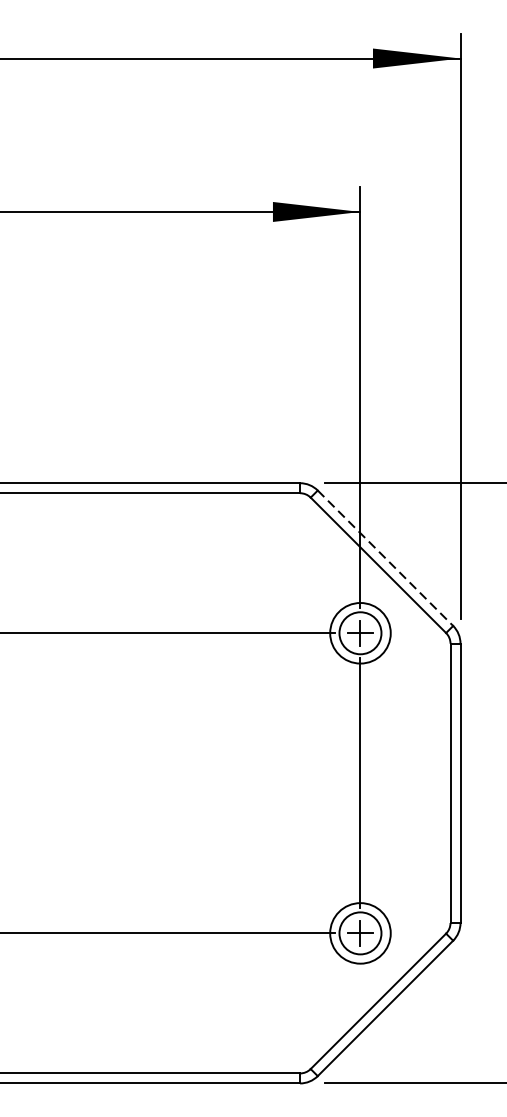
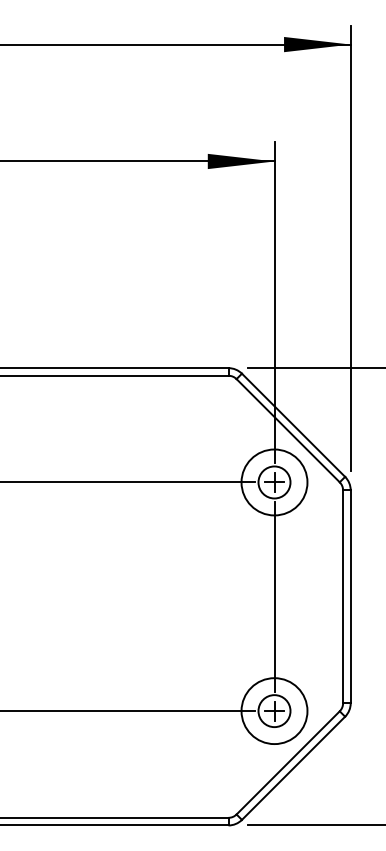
line: (385, 558) -> (293, 425), dashed -> solid
circle: (360, 633) -> (274, 482), size x1.43
circle: (360, 933) -> (274, 711), size x1.43

